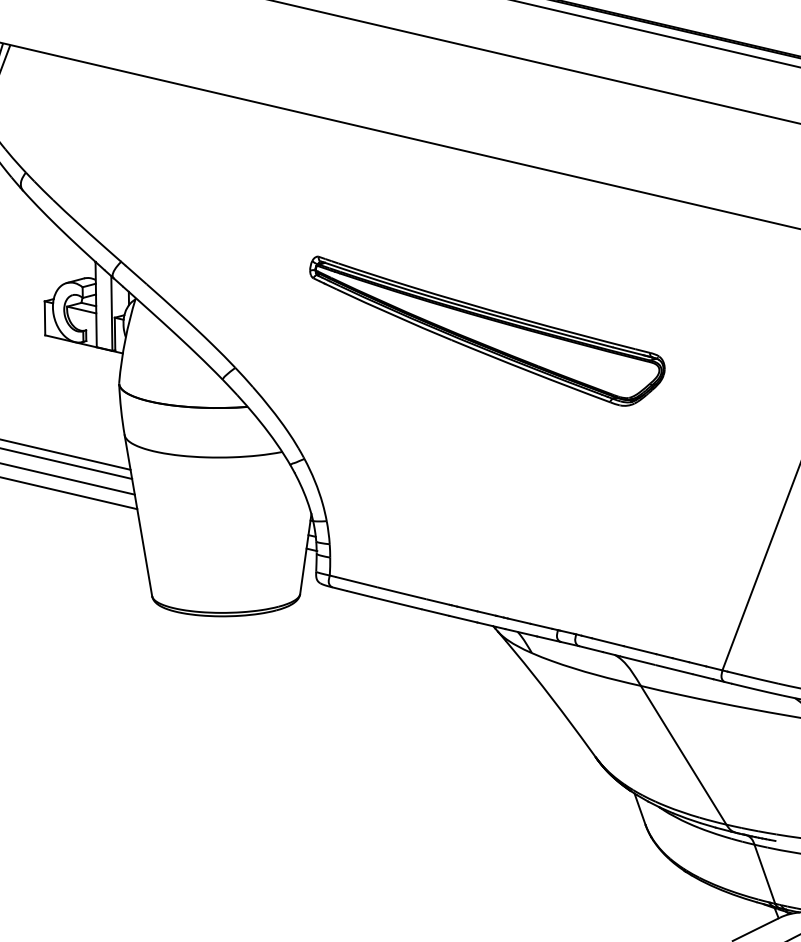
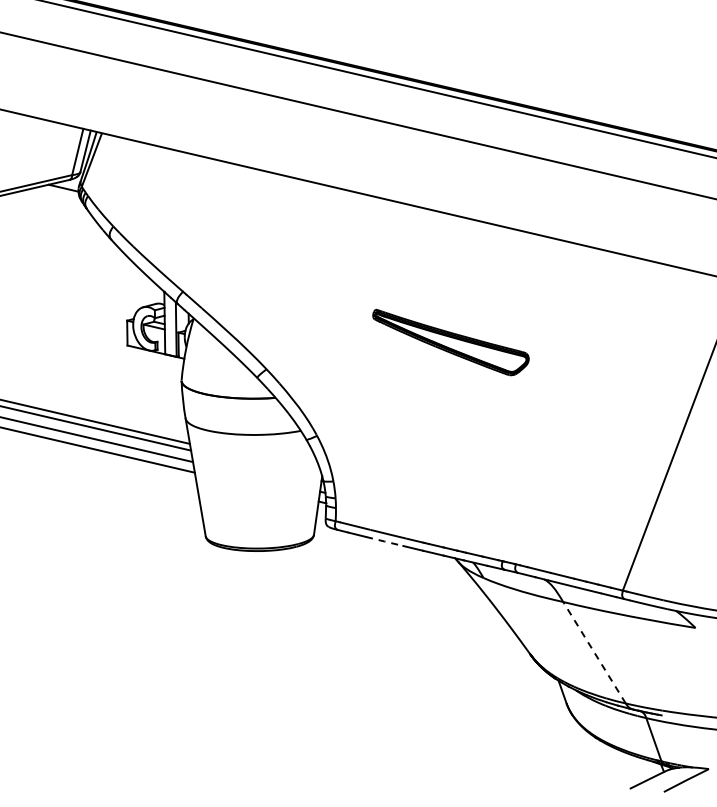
part: (486, 331) -> (450, 342), size x0.6
line: (396, 603) -> (384, 541), solid -> dashed
line: (683, 754) -> (594, 652), solid -> dashed

